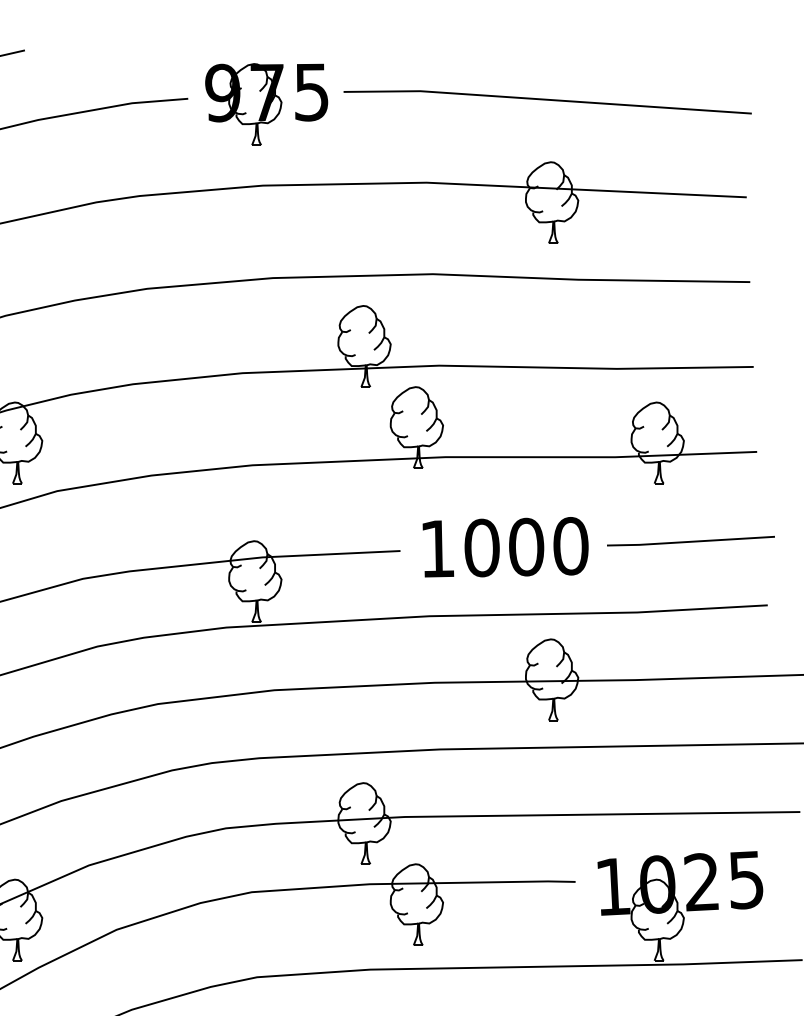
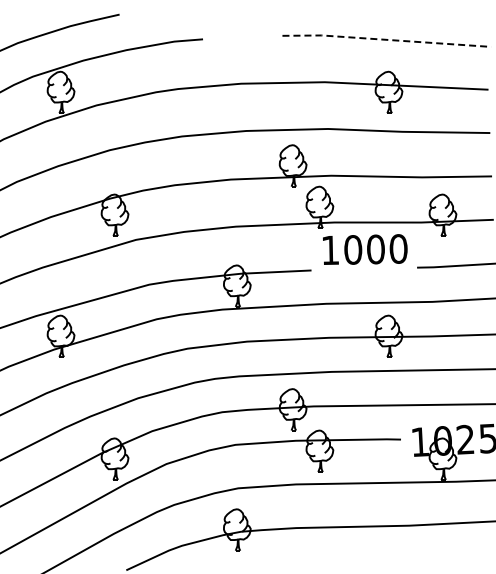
line: (547, 99) -> (386, 39), solid -> dashed
part: (265, 103) -> (242, 41), removed
text: (506, 547) -> (365, 249), moved

